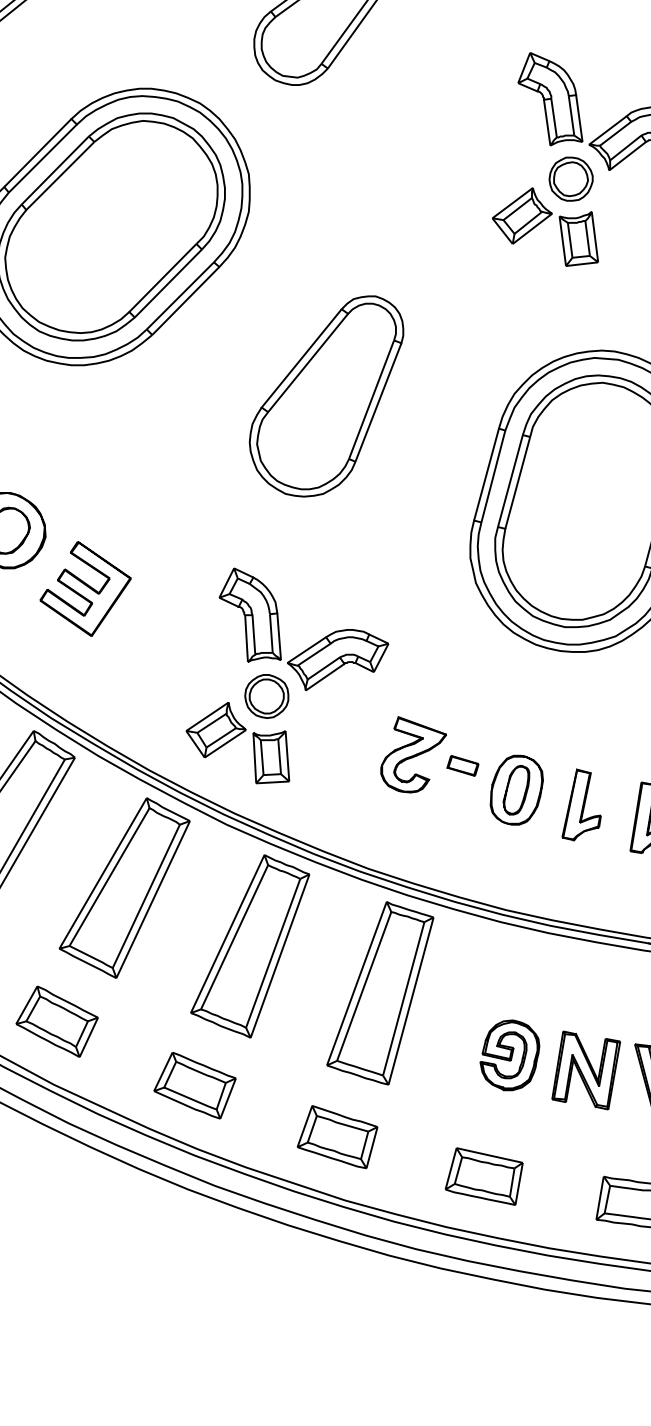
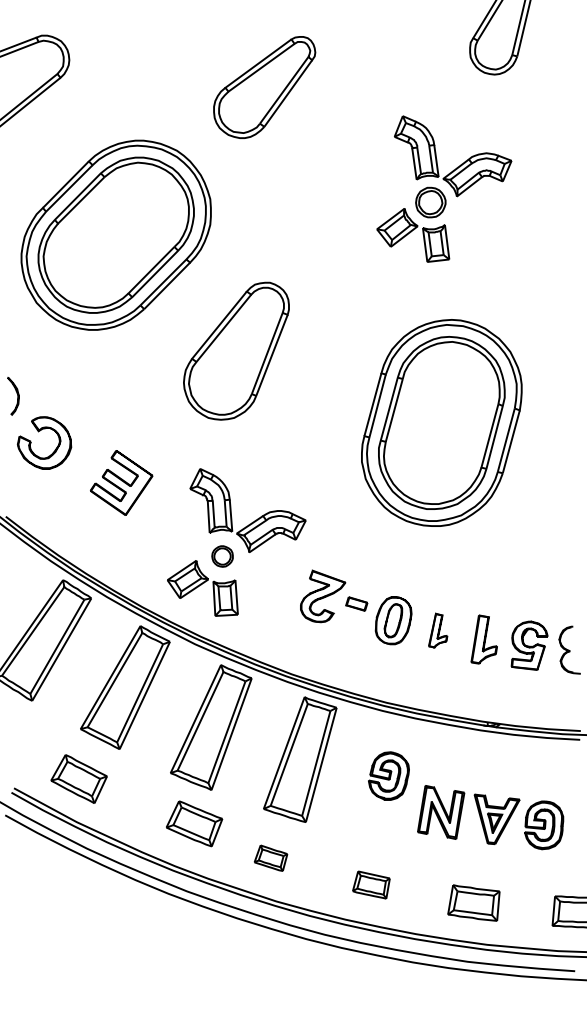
part: (326, 395) -> (236, 350), moved
part: (85, 588) -> (121, 482), moved
part: (266, 696) -> (222, 556), size x0.7
part: (582, 804) -> (438, 630), size x0.7
part: (509, 1054) -> (388, 775), moved
part: (195, 1085) -> (194, 823), moved
part: (336, 1137) -> (270, 858), size x0.6
part: (484, 1175) -> (371, 884), size x0.7

